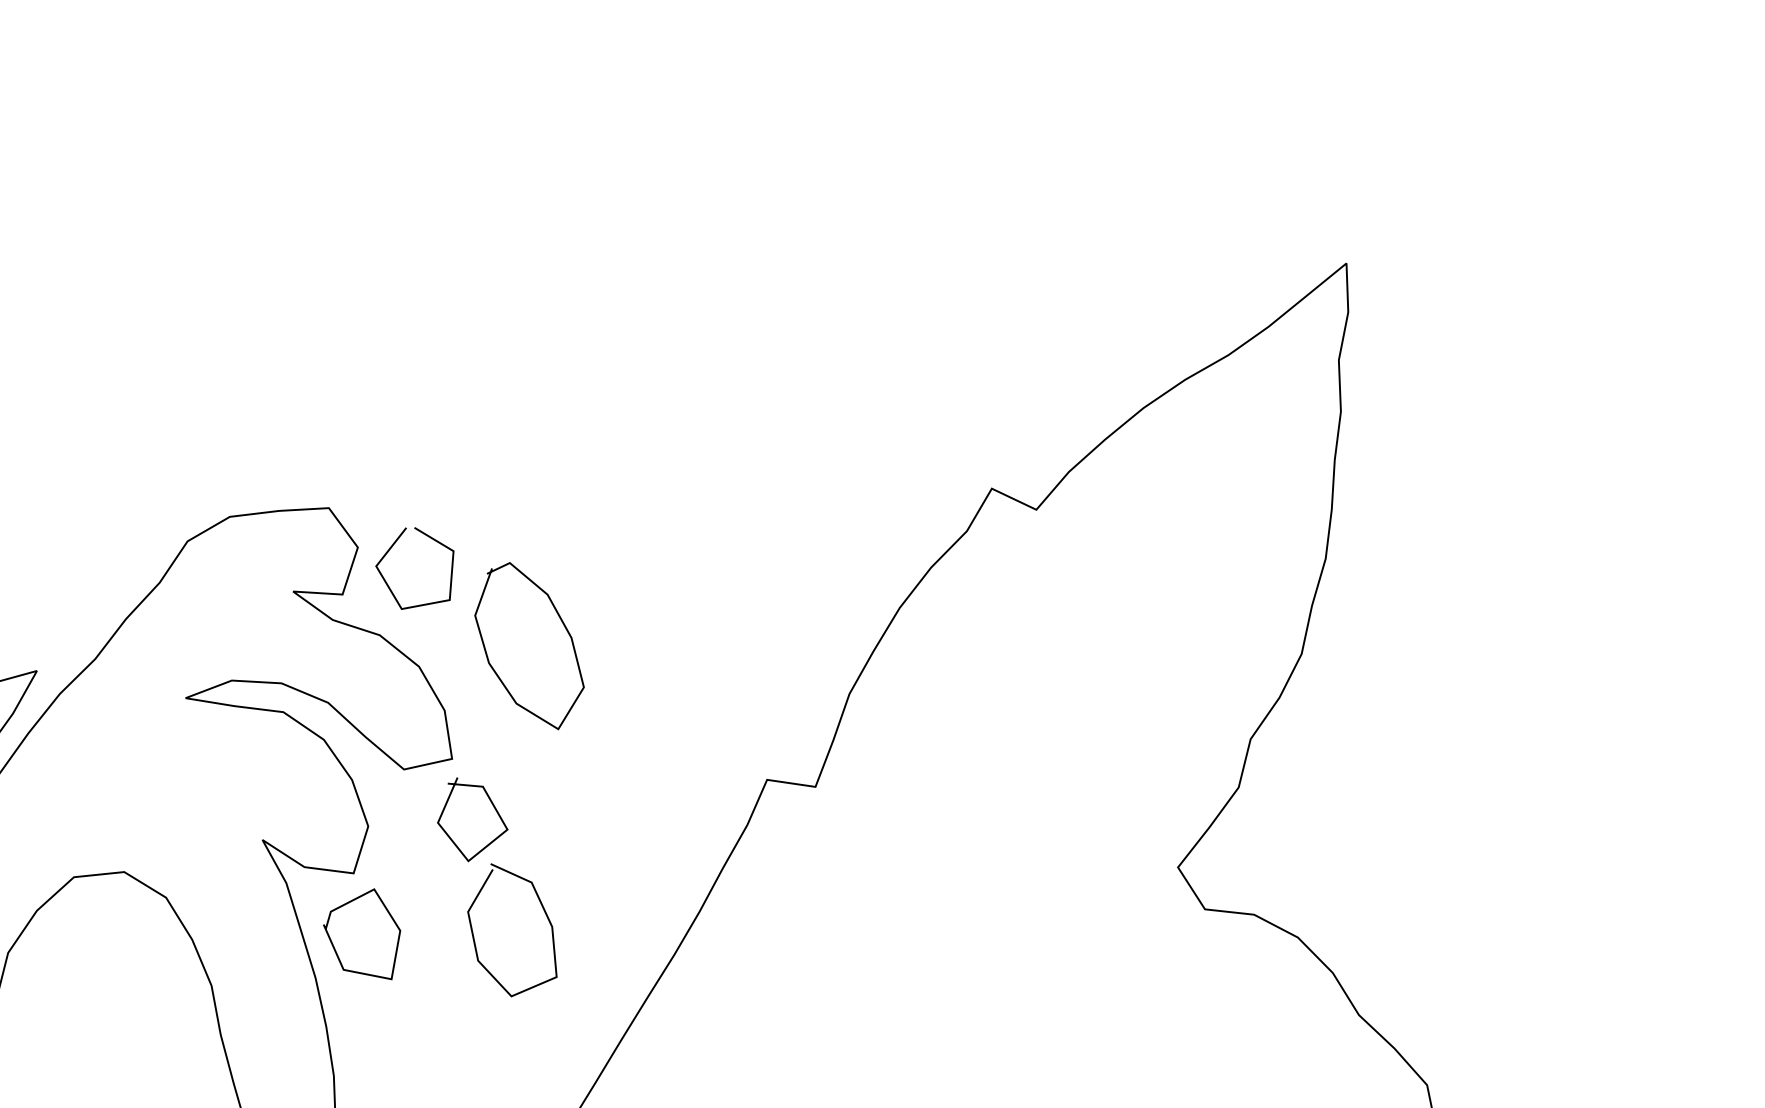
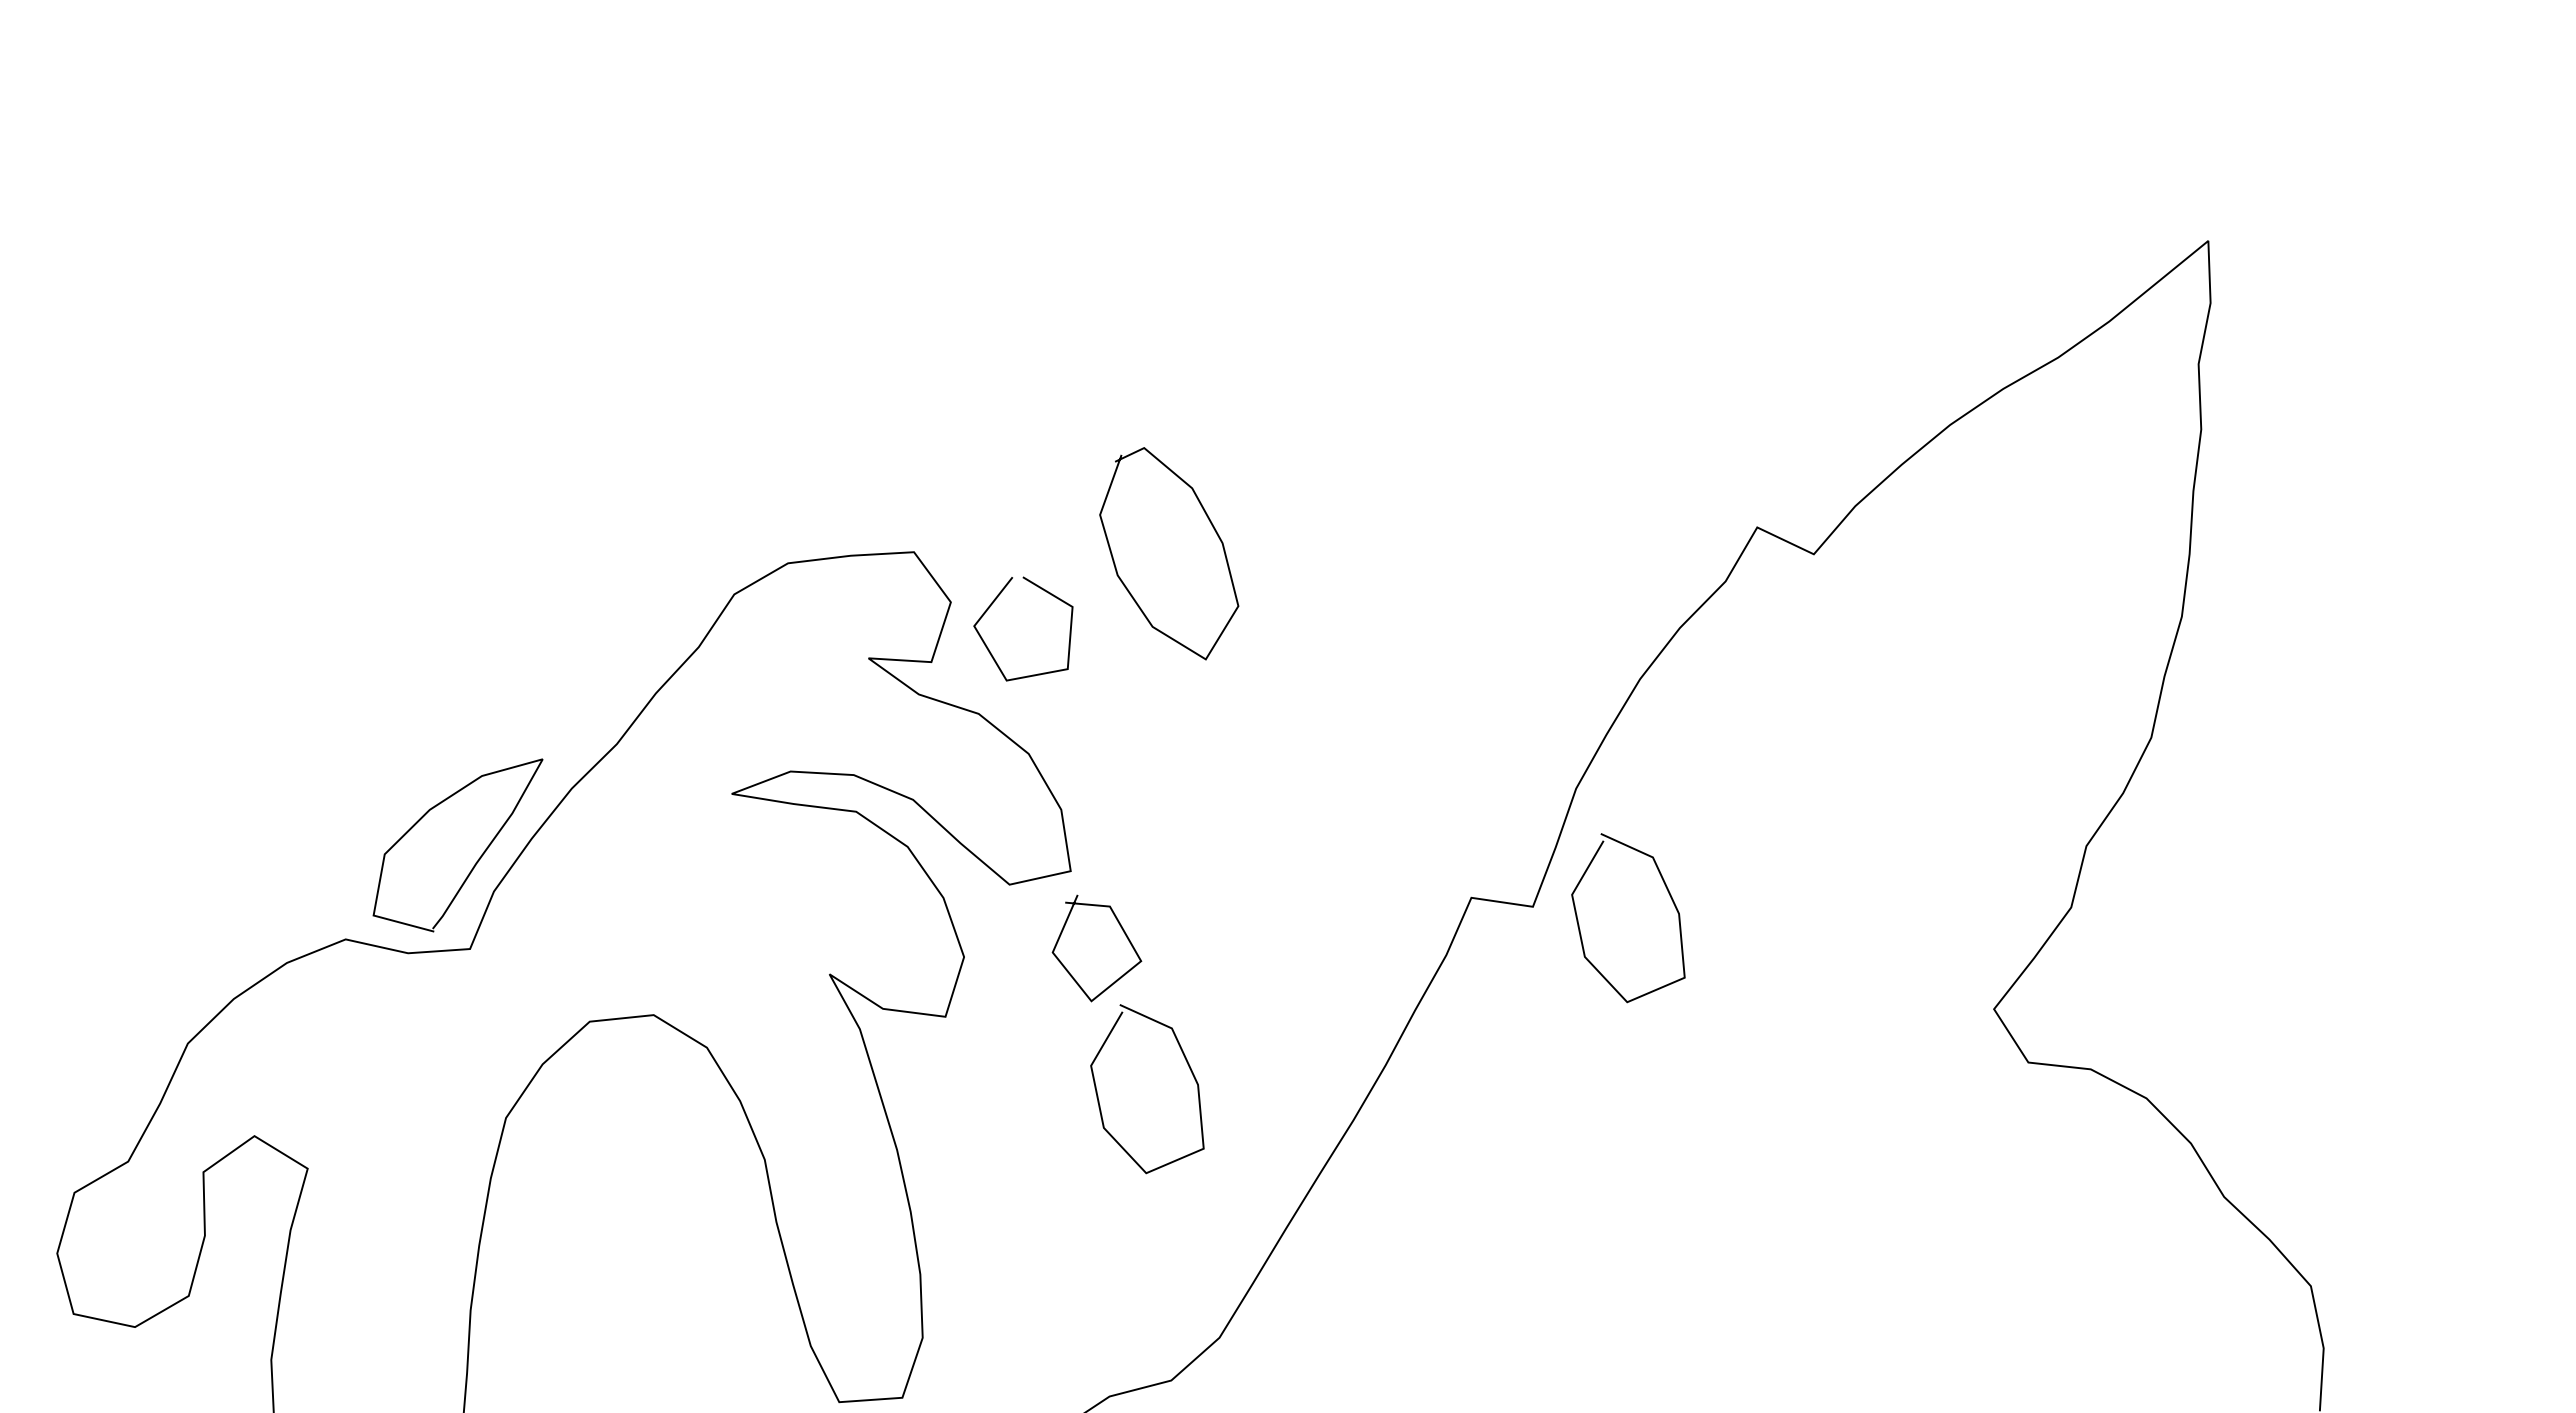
curve: (564, 627) -> (1213, 529), moved
curve: (924, 781) -> (1671, 900), added
curve: (333, 945) -> (920, 1108), removed

